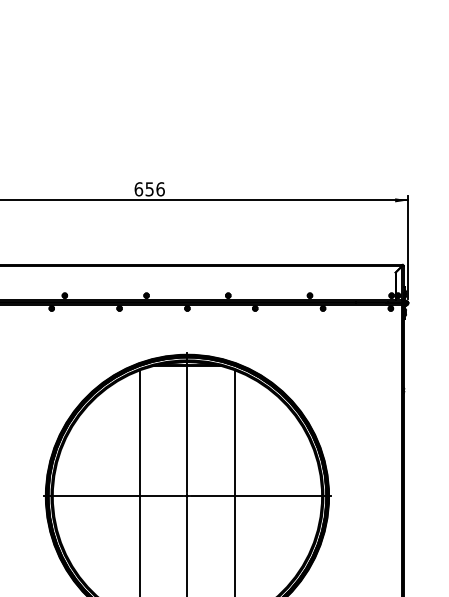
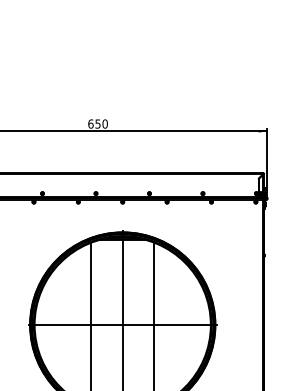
text: (159, 188) -> (104, 123), 656 -> 650

